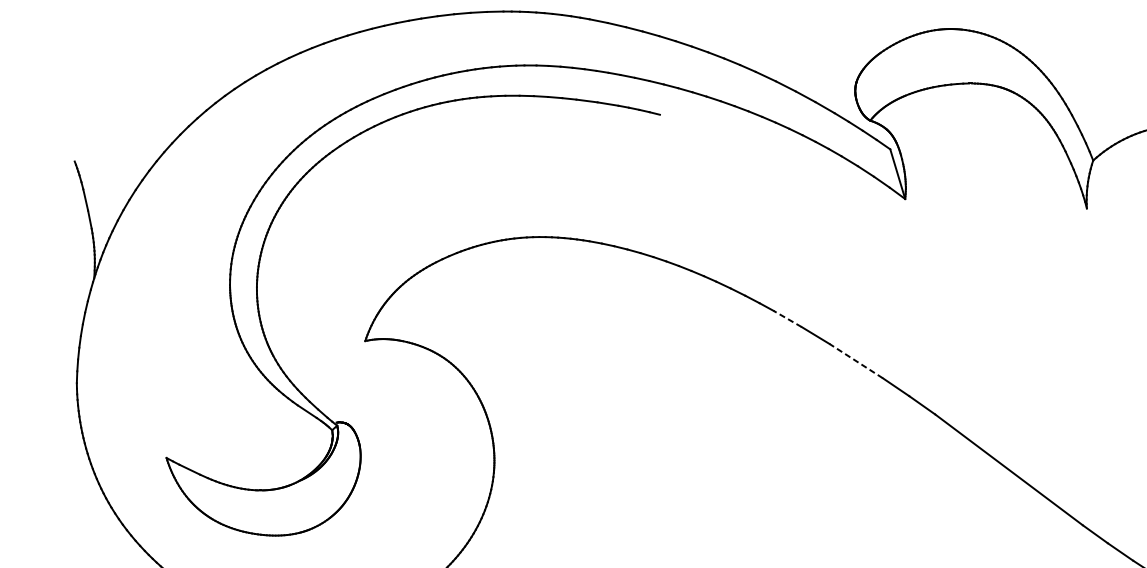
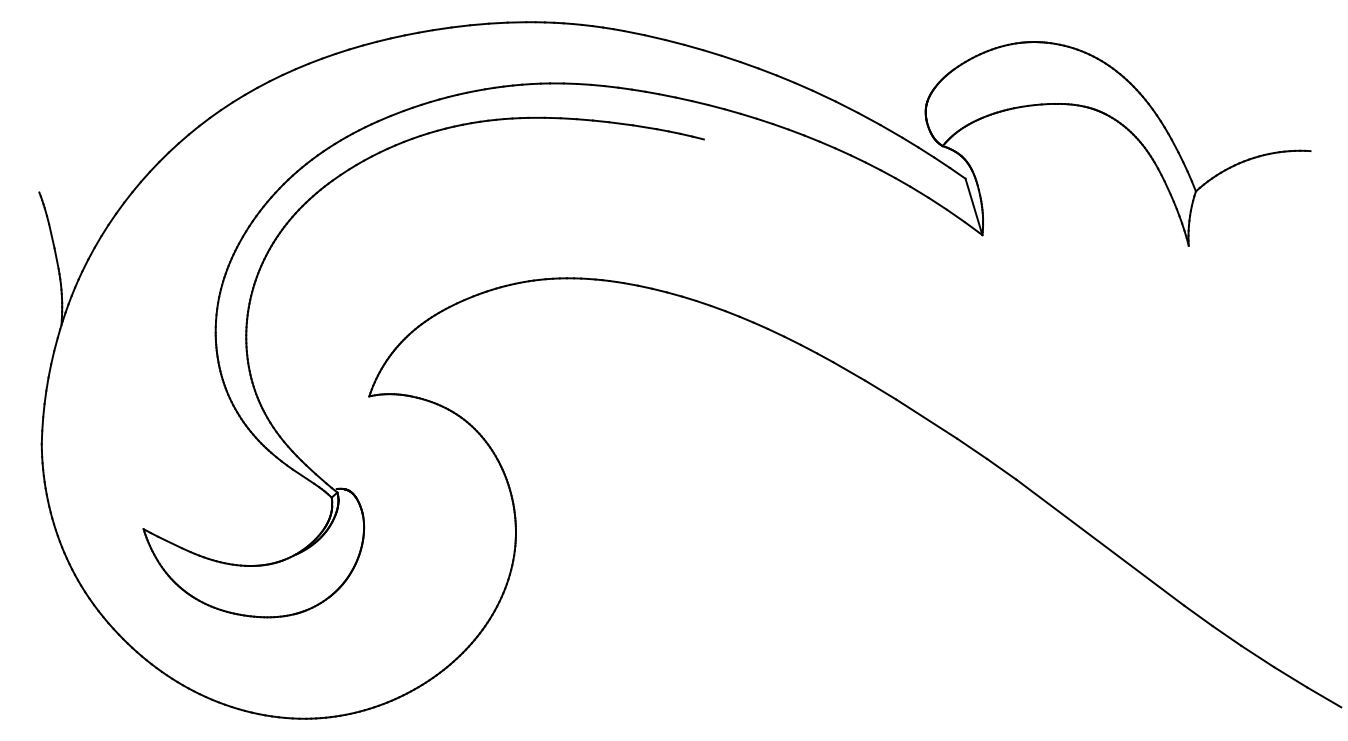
line: (787, 319) -> (848, 371), dashed -> solid
line: (855, 360) -> (926, 418), dashed -> solid

